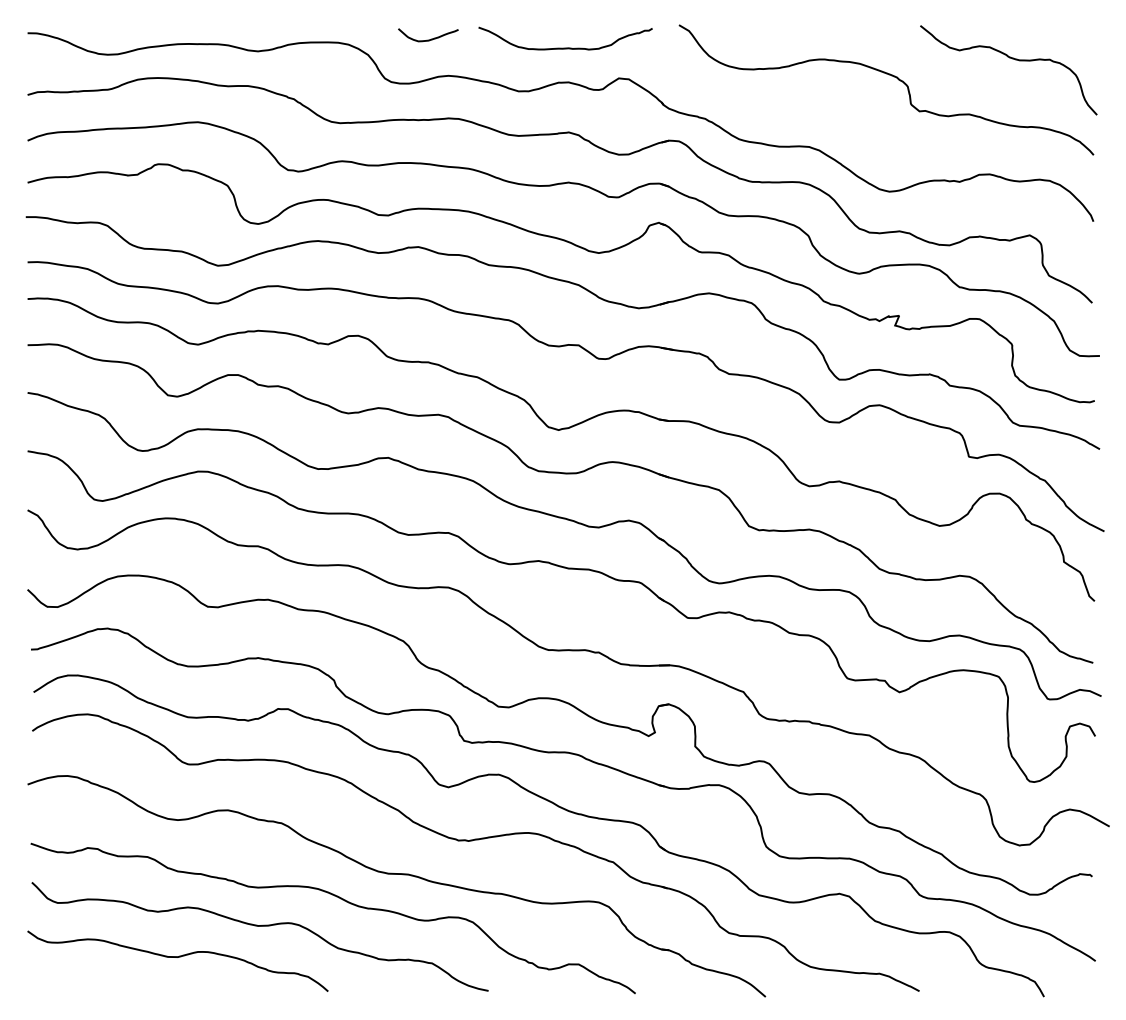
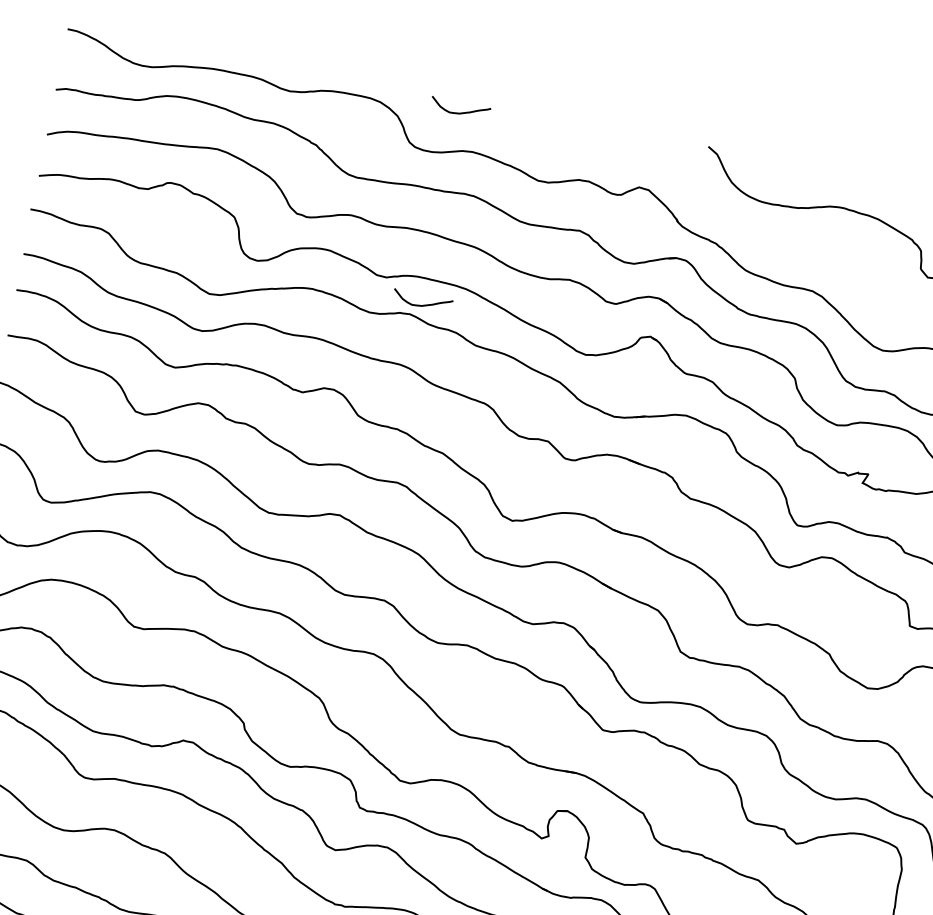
curve: (565, 47) -> (592, 146), removed
curve: (428, 235) -> (422, 304), added

